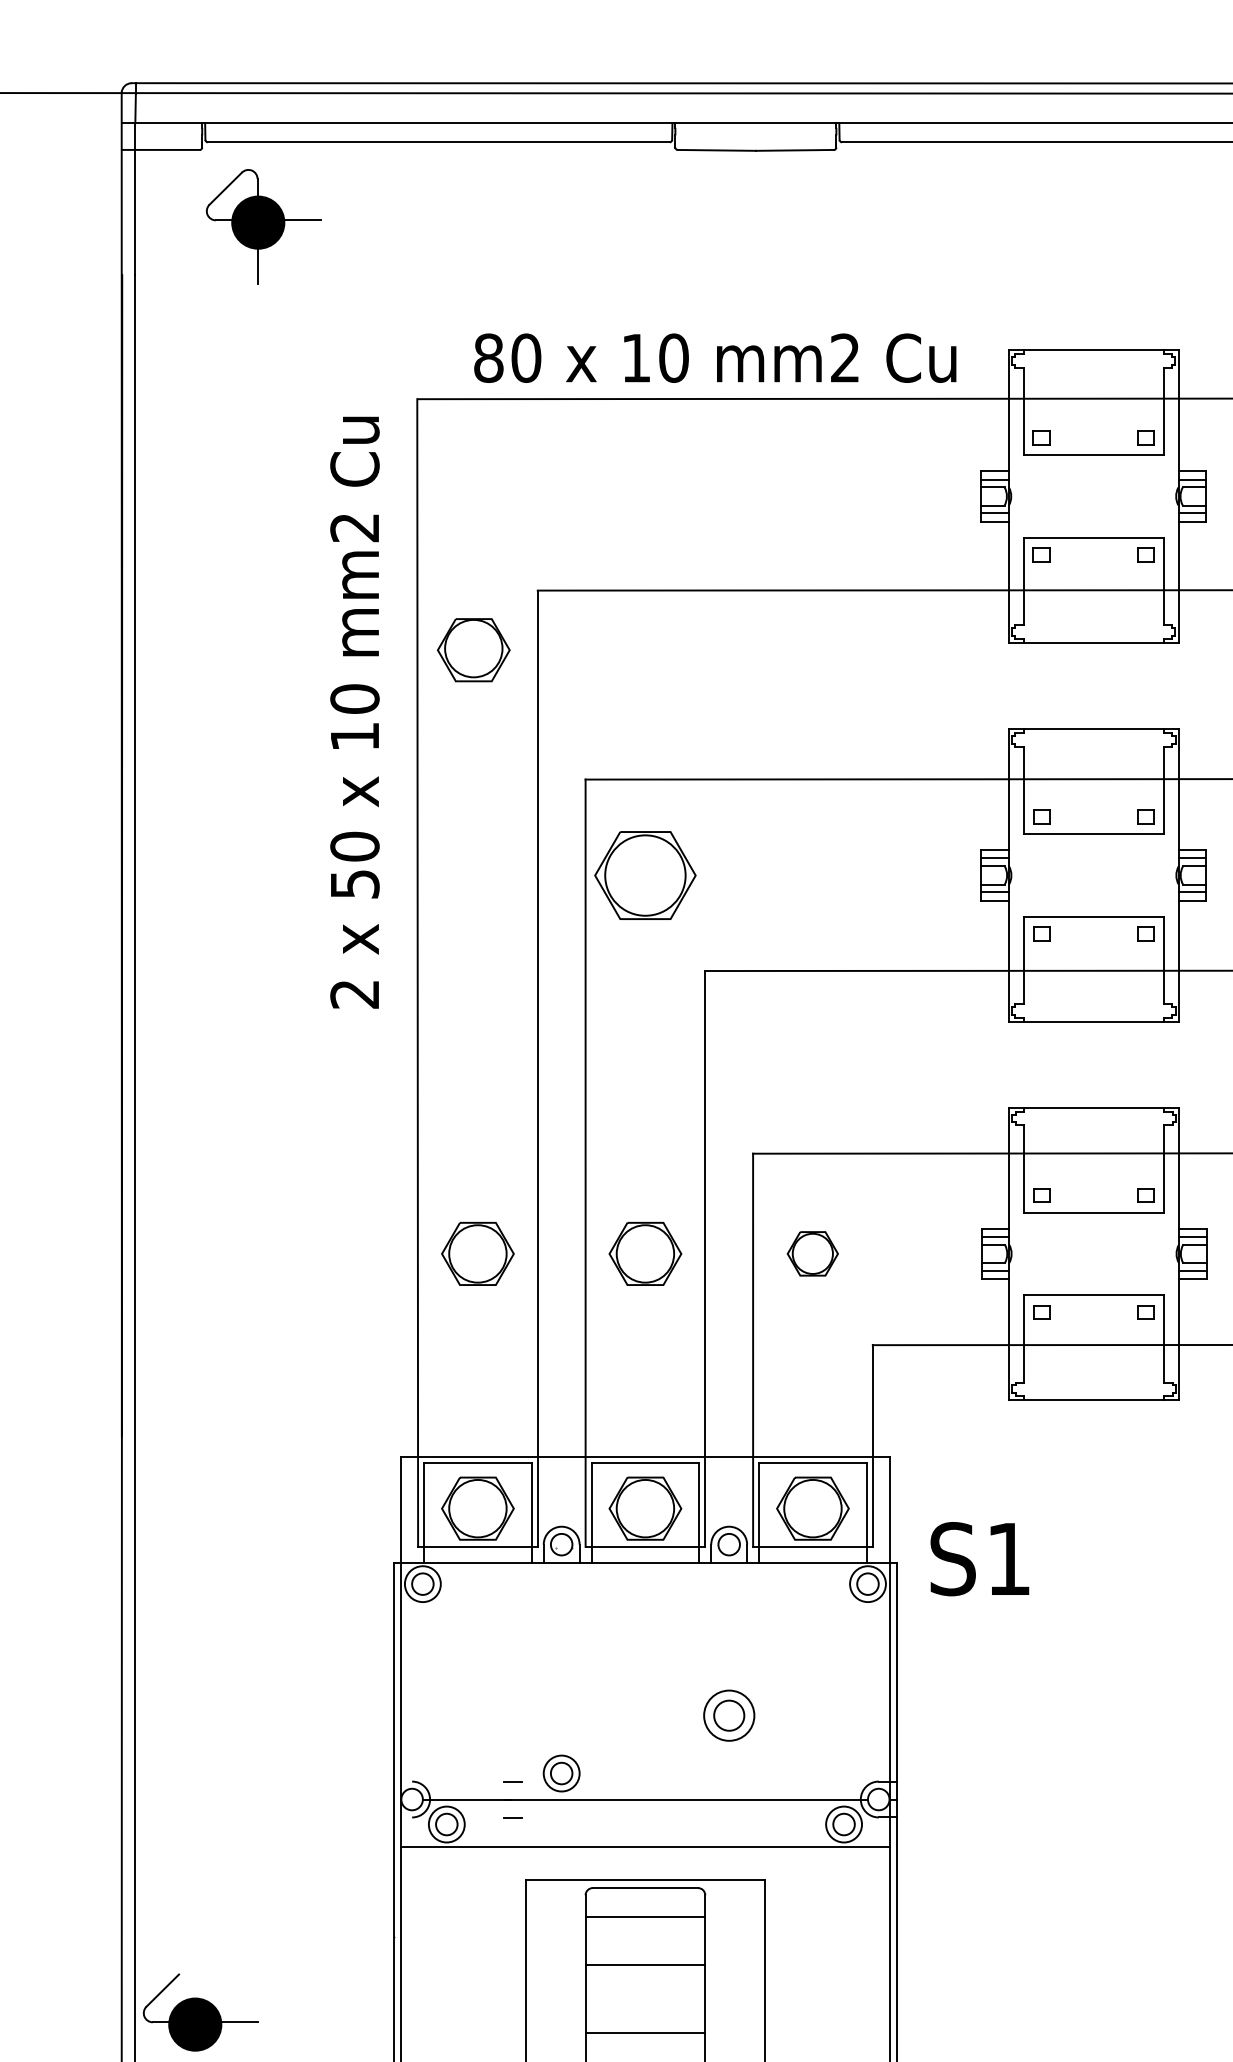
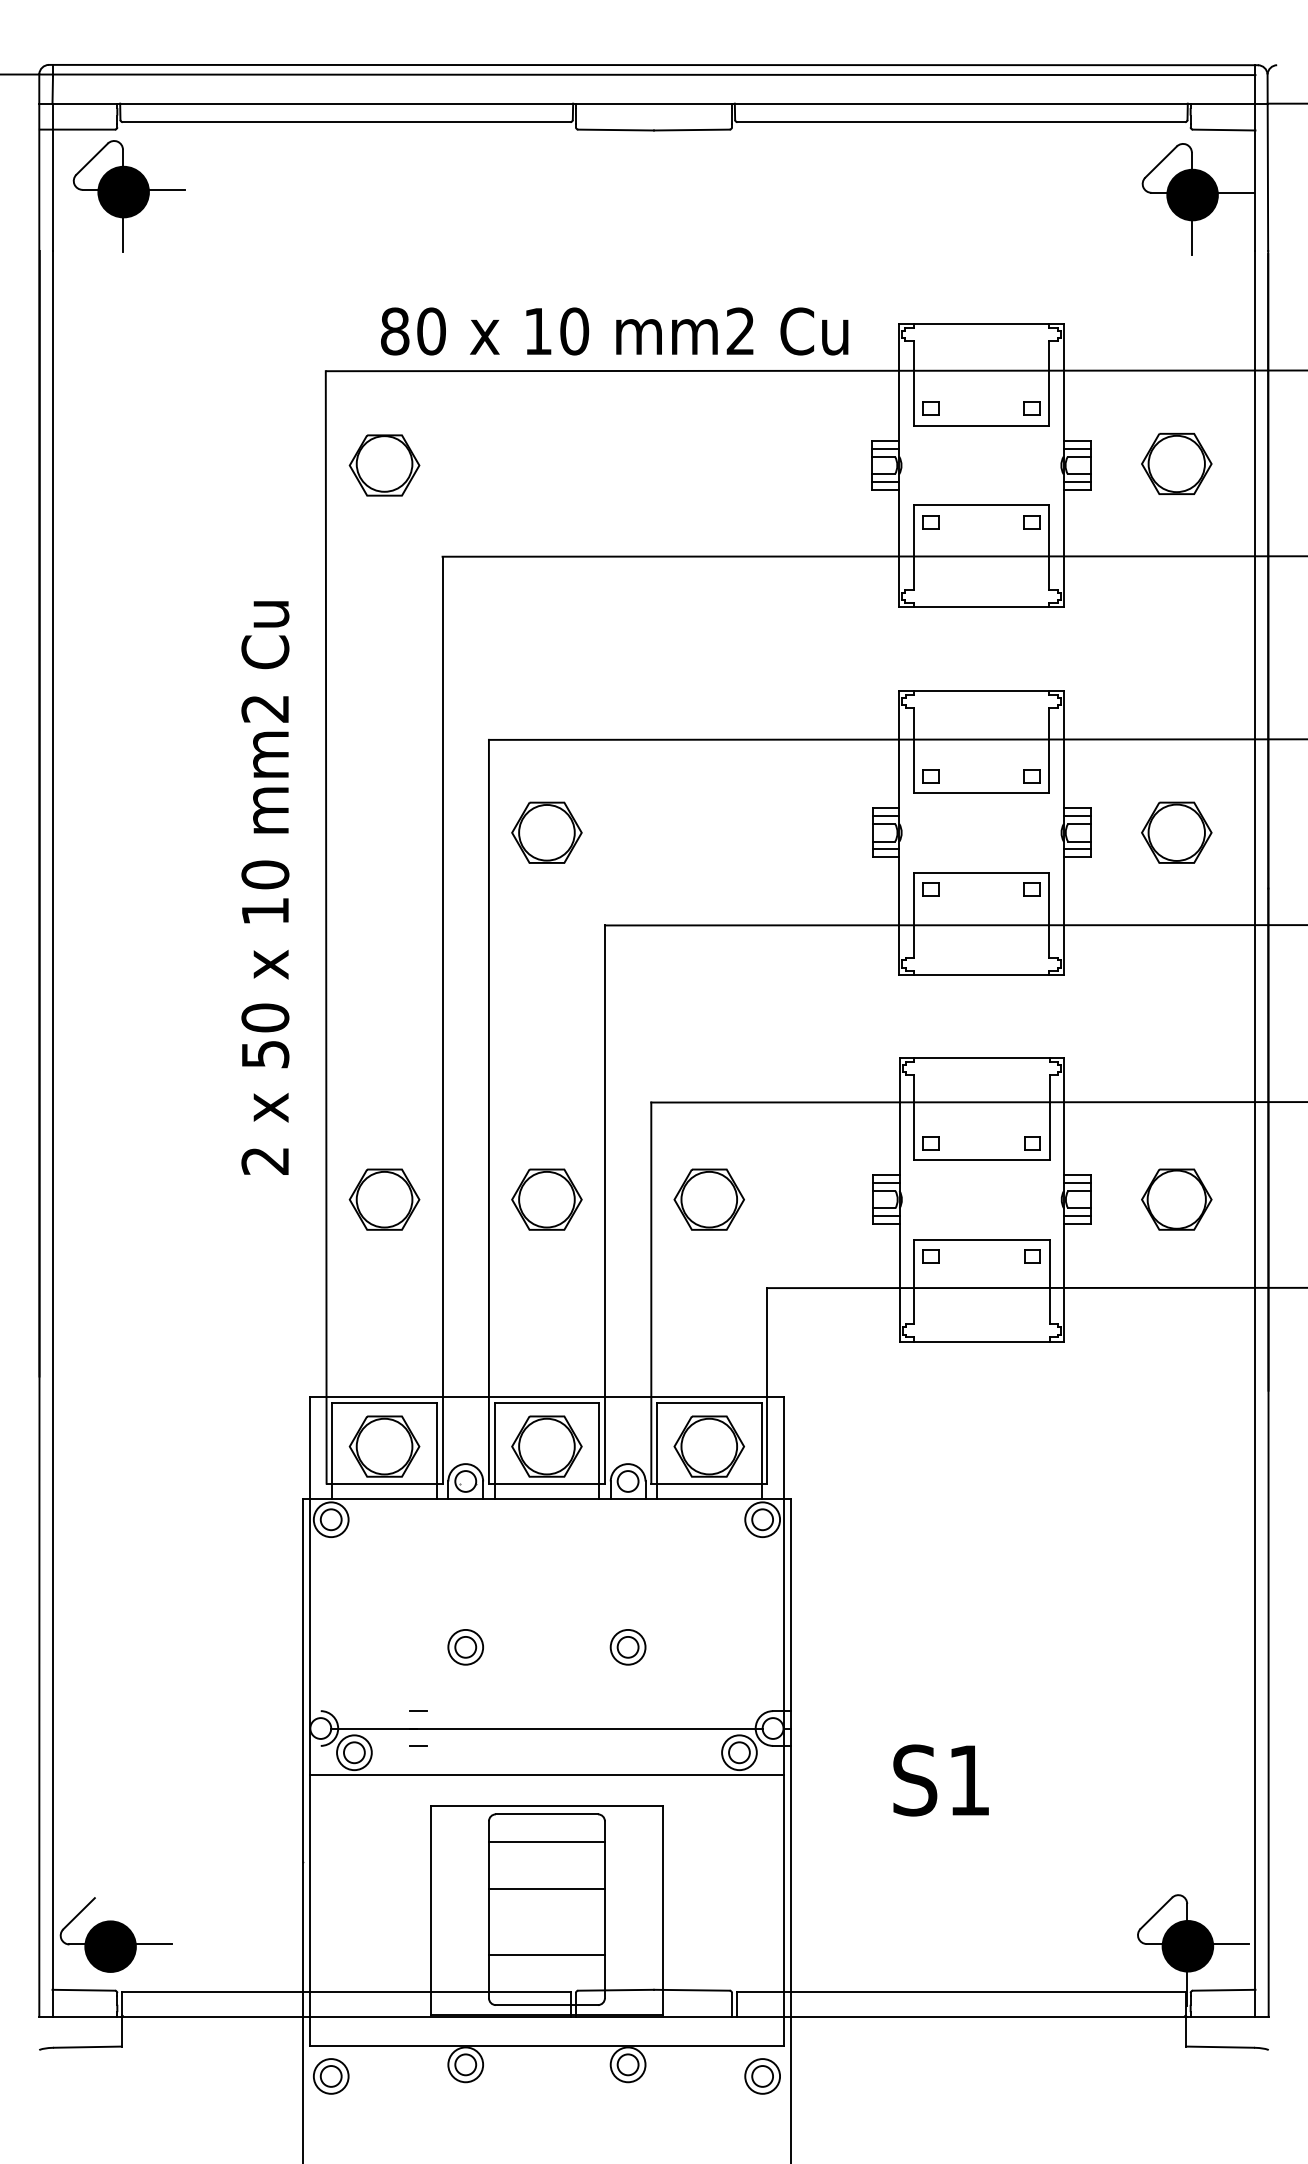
part: (263, 227) -> (128, 196), moved
part: (473, 650) -> (384, 465), moved
text: (355, 712) -> (265, 887), moved
part: (644, 875) -> (546, 832), size x0.71
part: (812, 1253) -> (708, 1199), size x1.43
text: (979, 1559) -> (940, 1780), moved
part: (728, 1715) -> (627, 1647), size x0.71
part: (561, 1773) -> (465, 1647), moved

